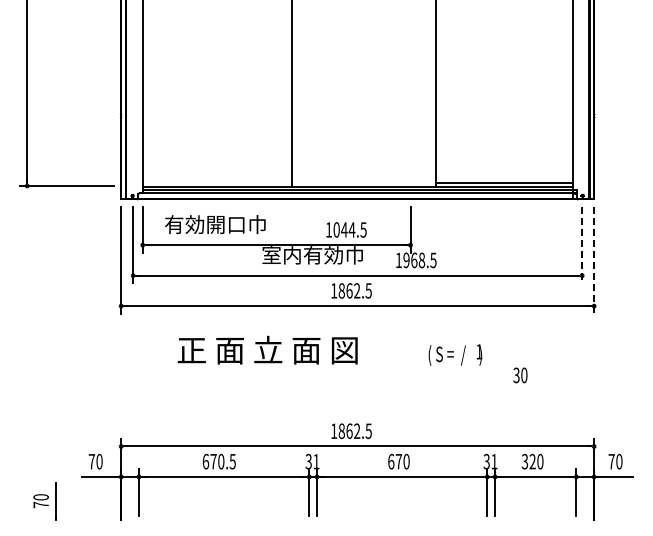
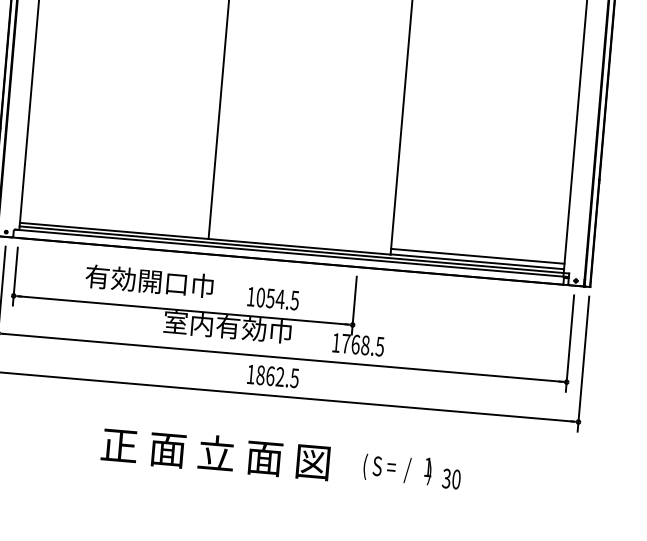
text: (215, 224) -> (149, 281), moved
text: (343, 229) -> (269, 297), 1044.5 -> 1054.5
line: (582, 245) -> (570, 343), dashed -> solid
text: (406, 260) -> (345, 343), 1968.5 -> 1768.5
line: (594, 260) -> (583, 364), dashed -> solid
text: (267, 349) -> (215, 452), moved
text: (520, 375) -> (451, 479), moved

